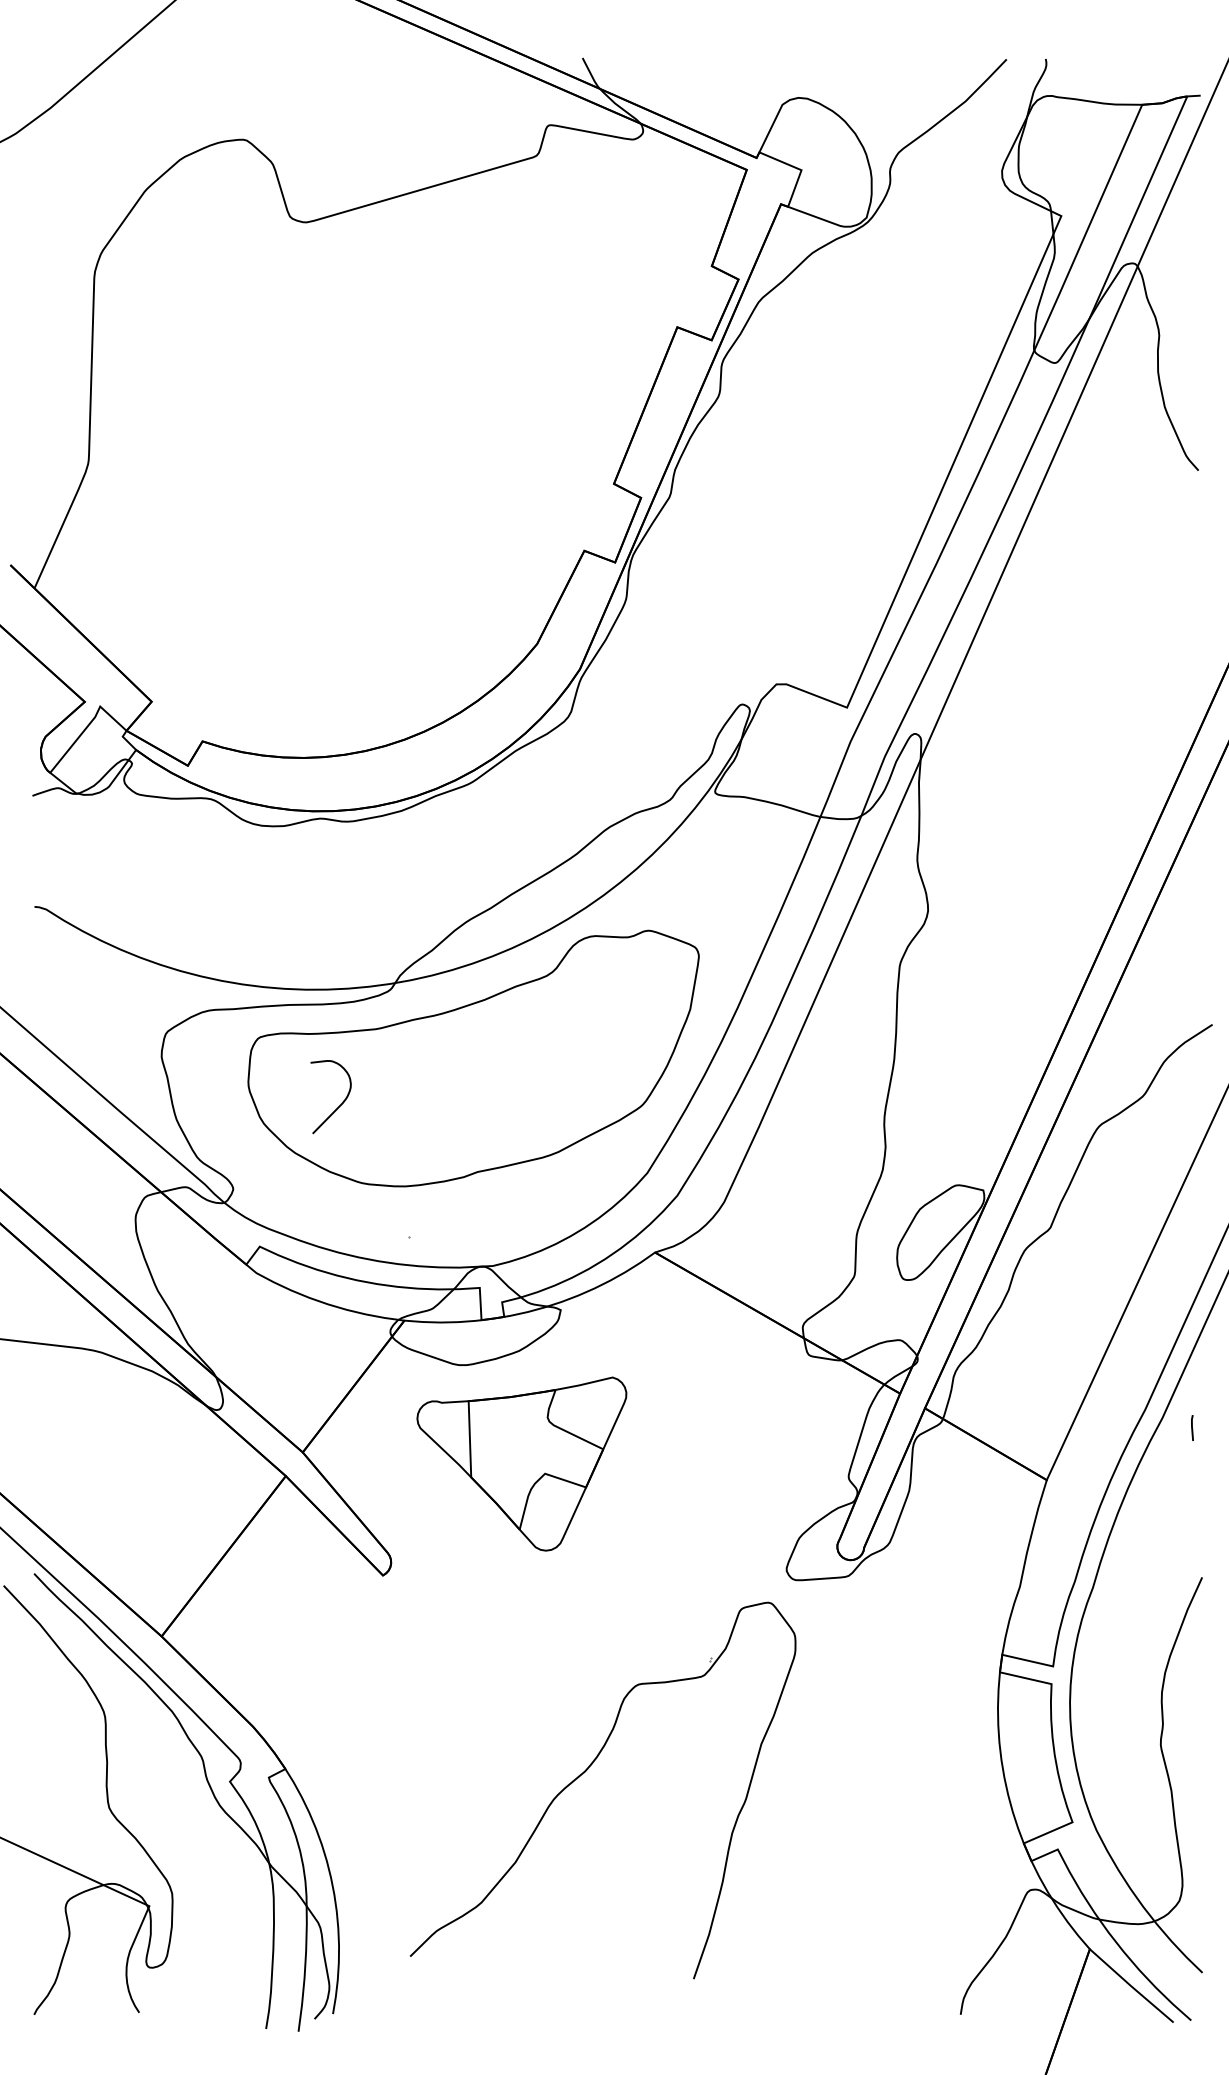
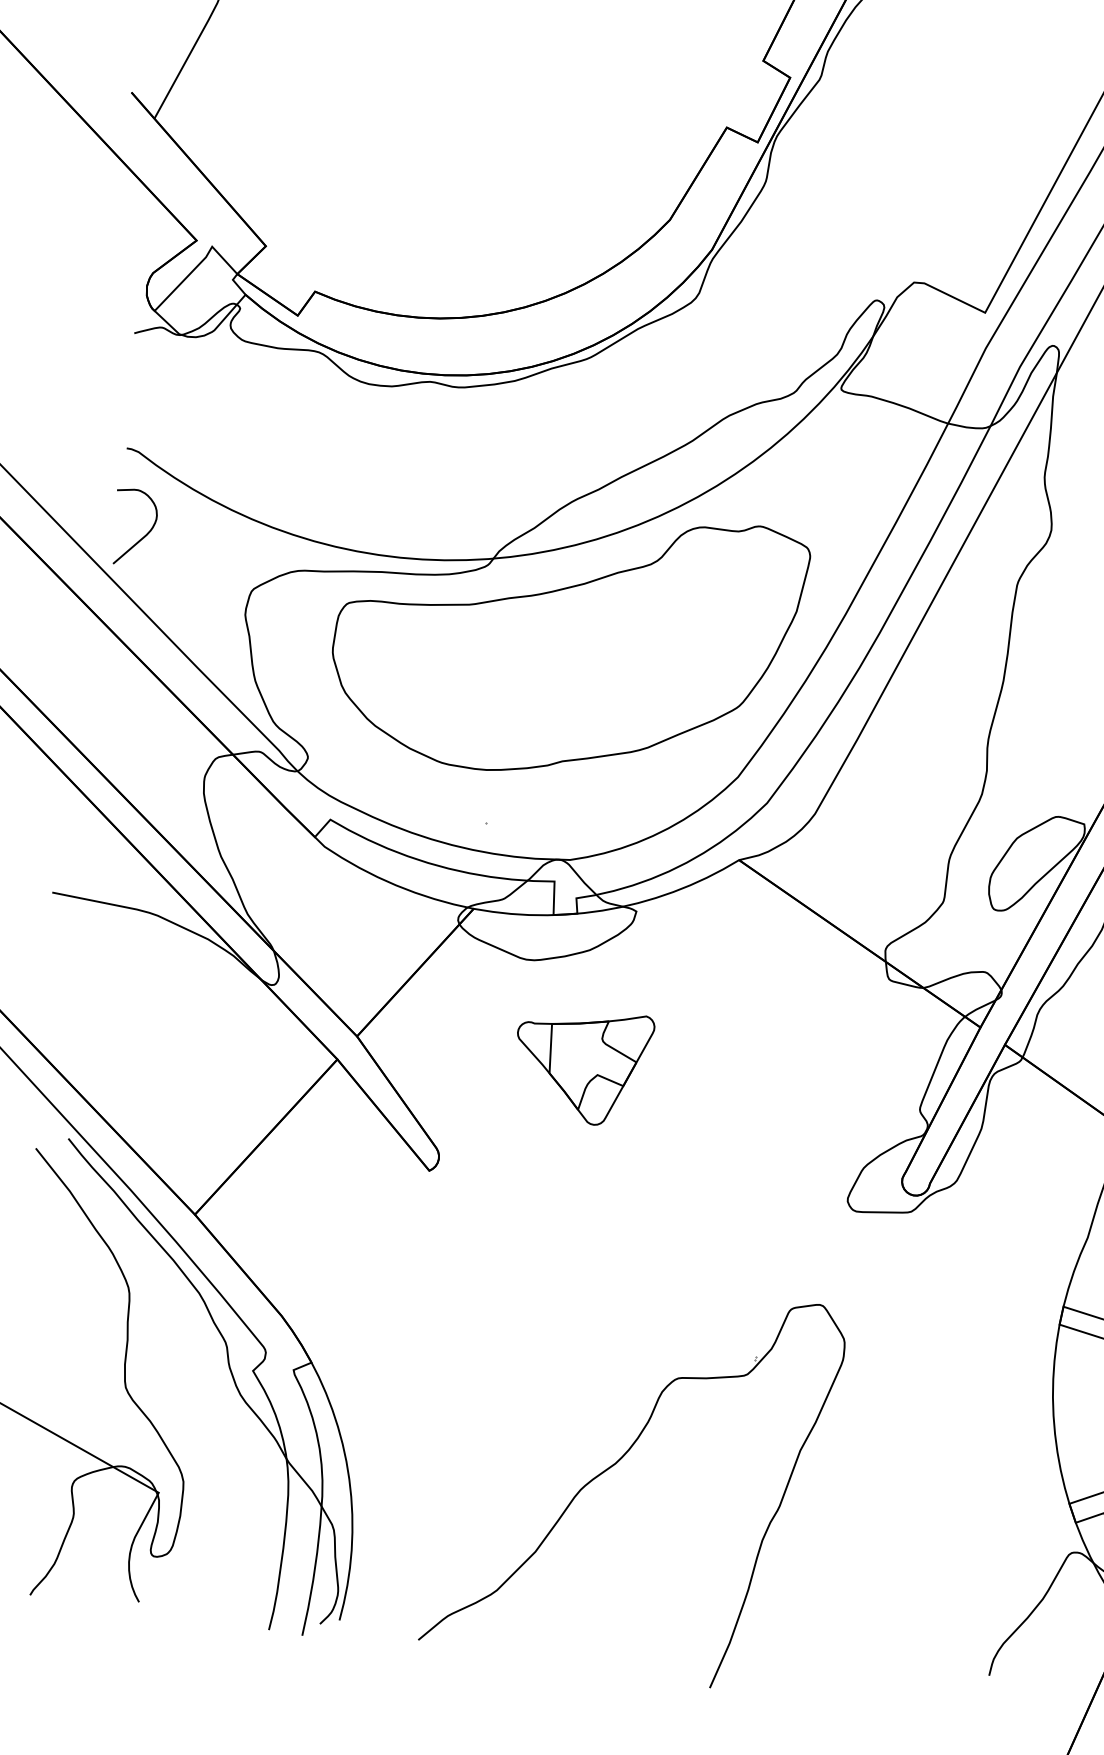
curve: (339, 1105) -> (143, 536), moved
part: (522, 1463) -> (583, 1066), size x0.62
part: (585, 1772) -> (615, 1464), moved

